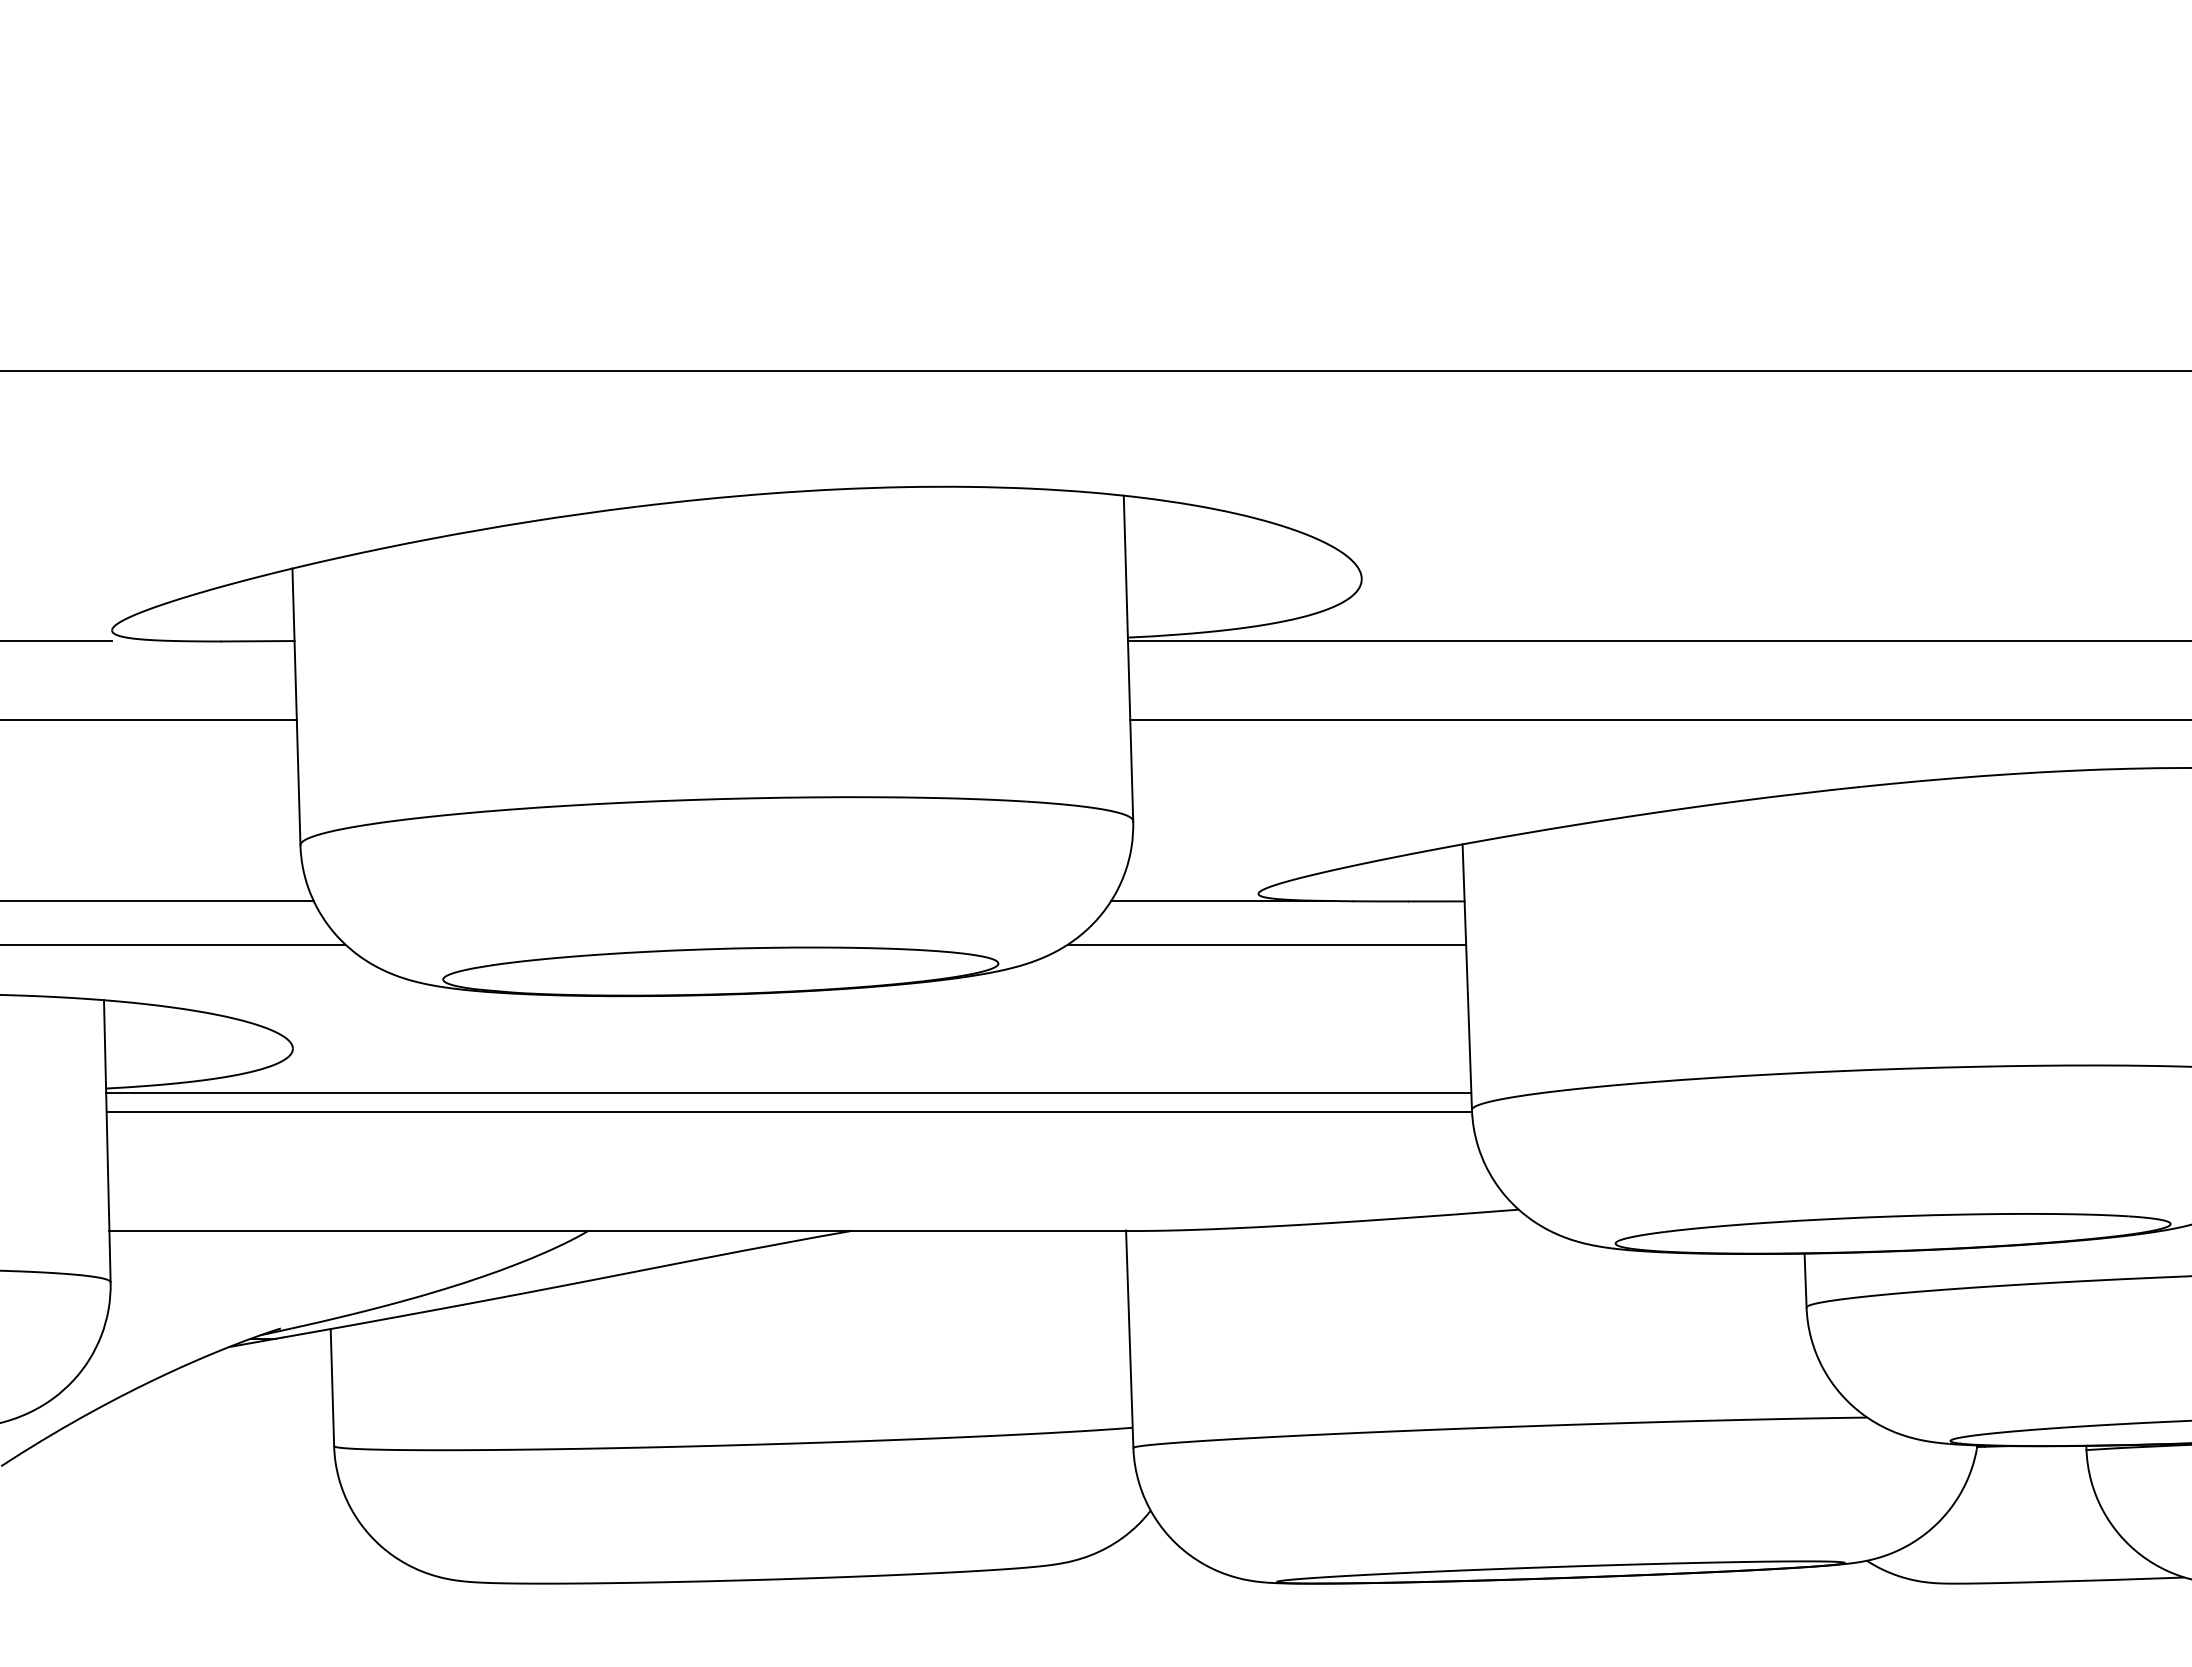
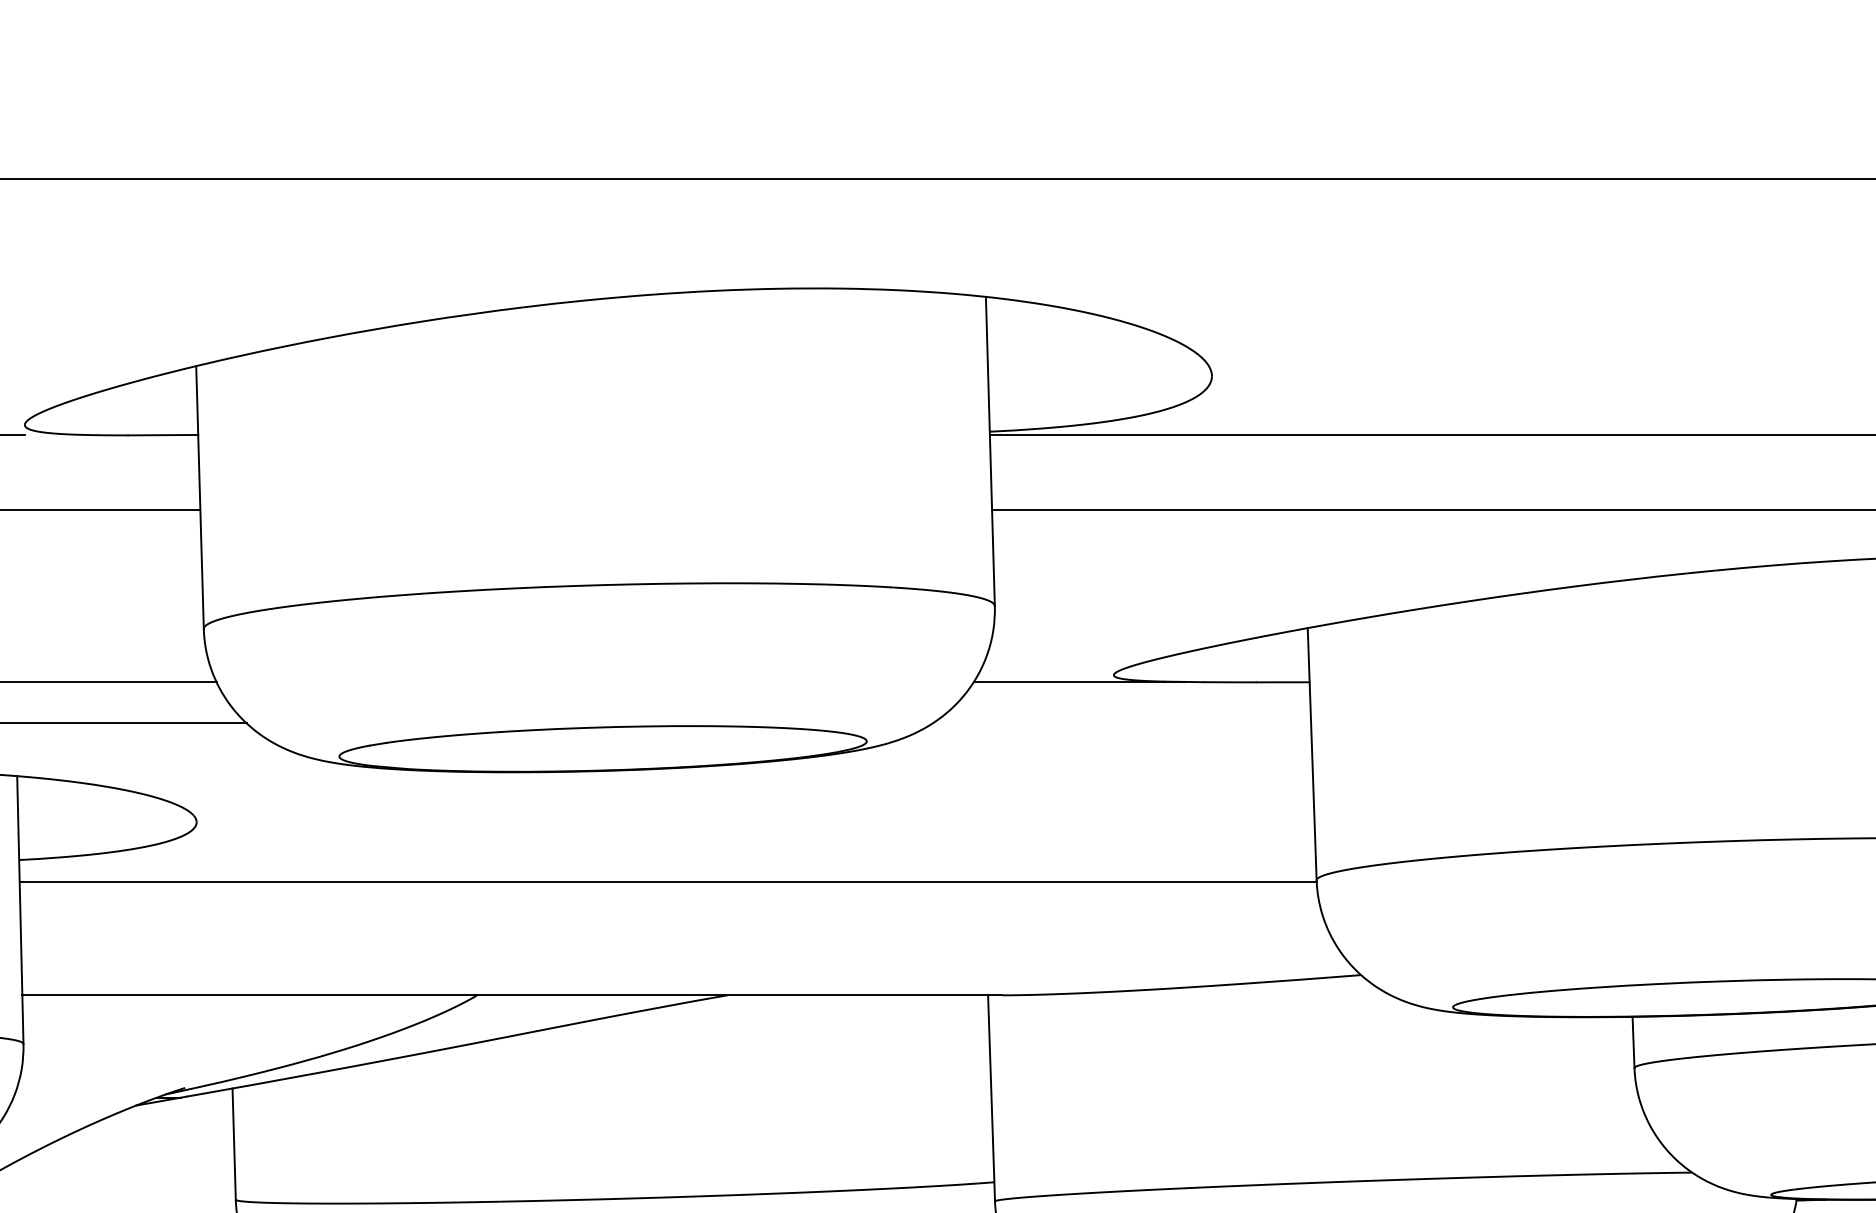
line: (1266, 944) -> (1121, 723), removed
line: (788, 1092) -> (667, 863), removed

